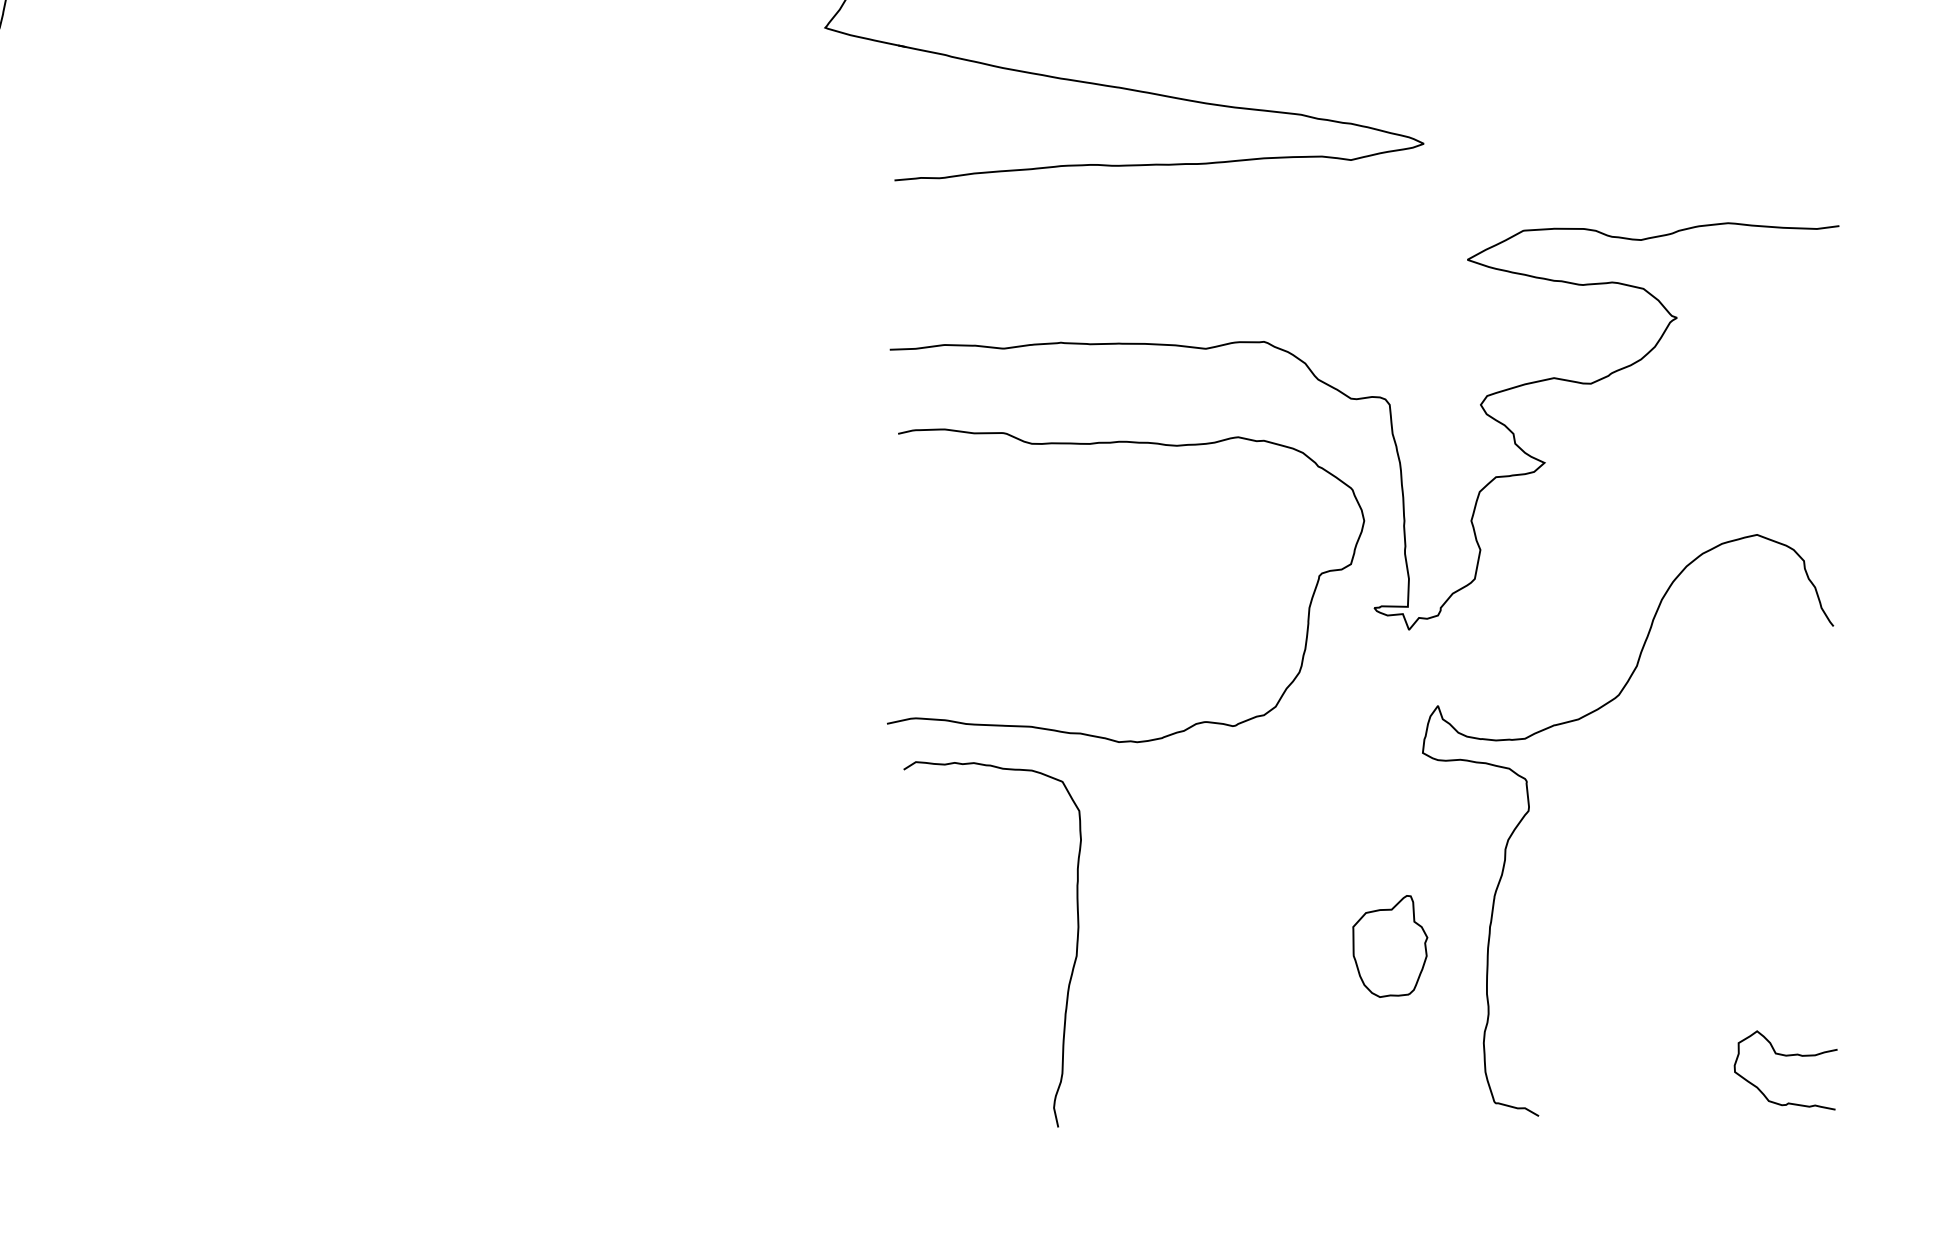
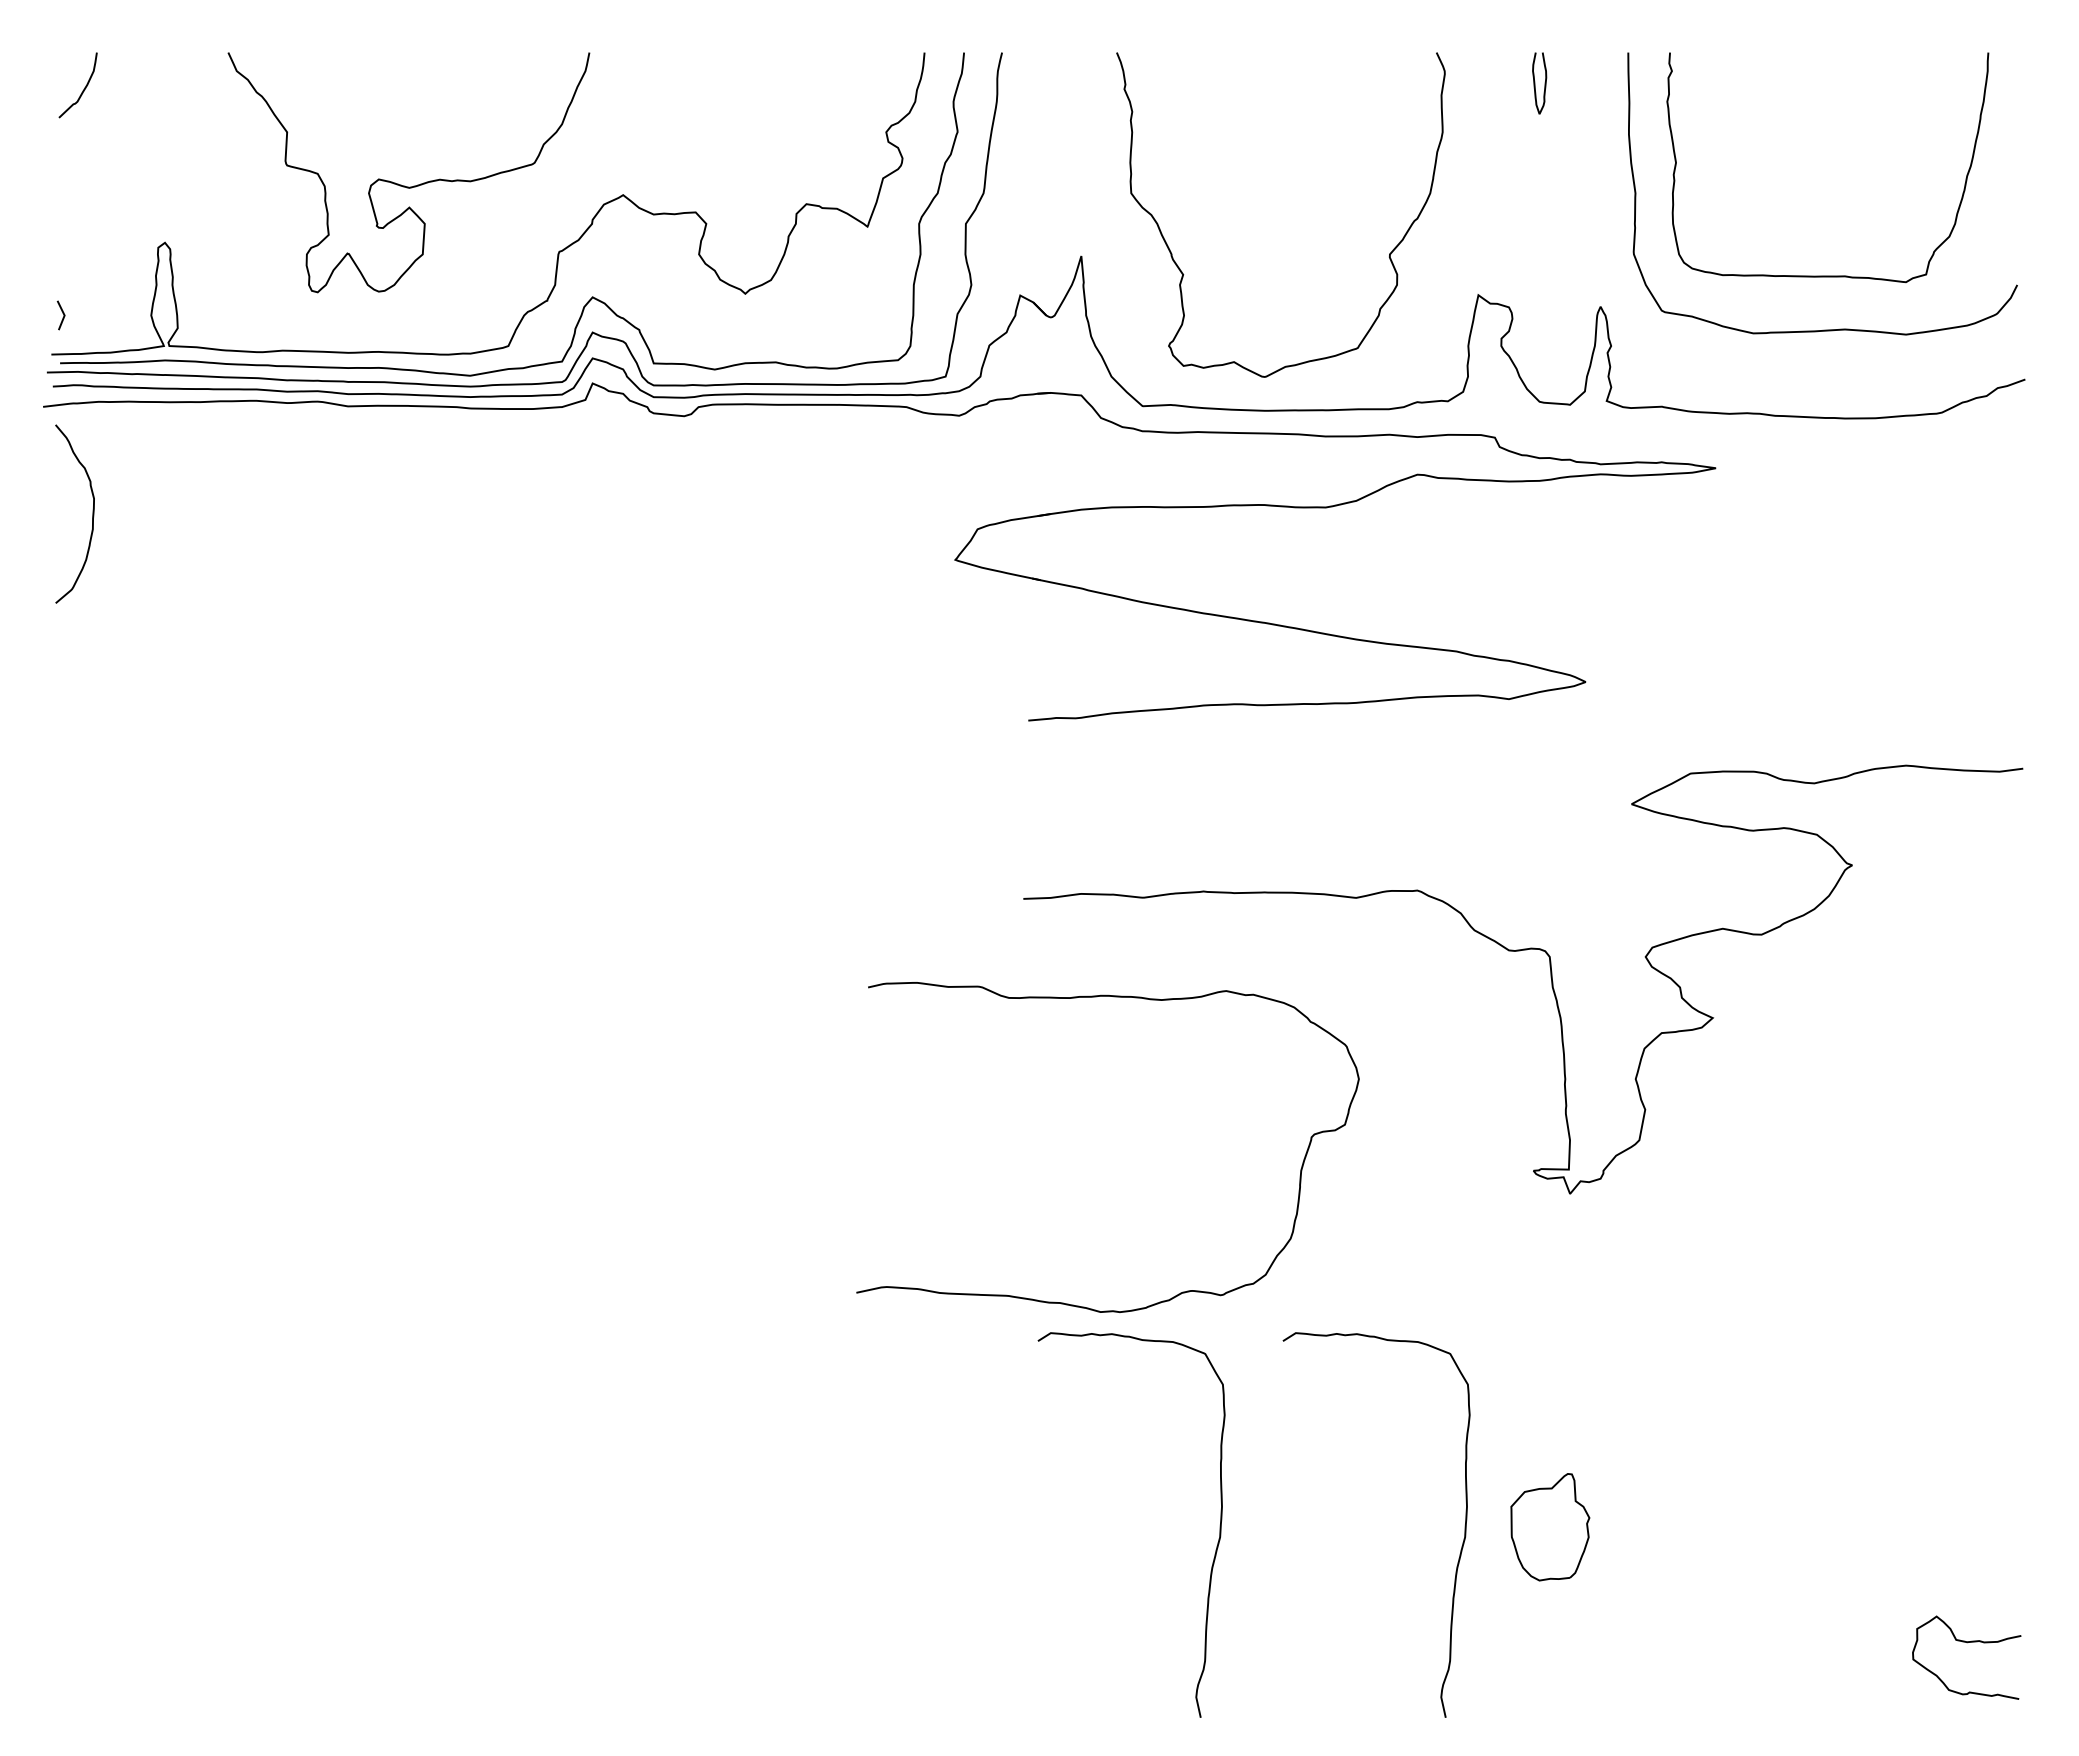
curve: (1131, 443) -> (1113, 997), moved
curve: (1530, 809) -> (1697, 1382), removed
curve: (1304, 967) -> (1460, 1549), added

